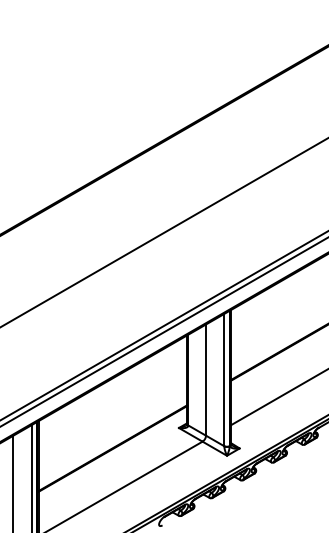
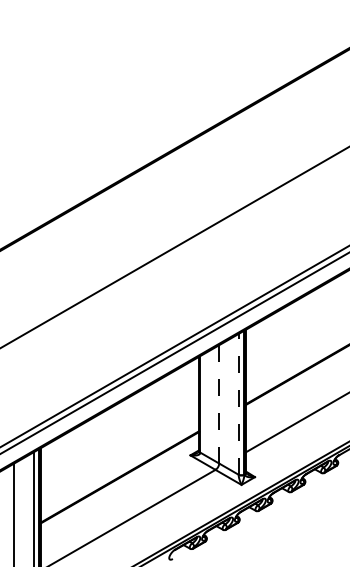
line: (224, 379) -> (238, 403), solid -> dashed
line: (206, 380) -> (219, 404), solid -> dashed

